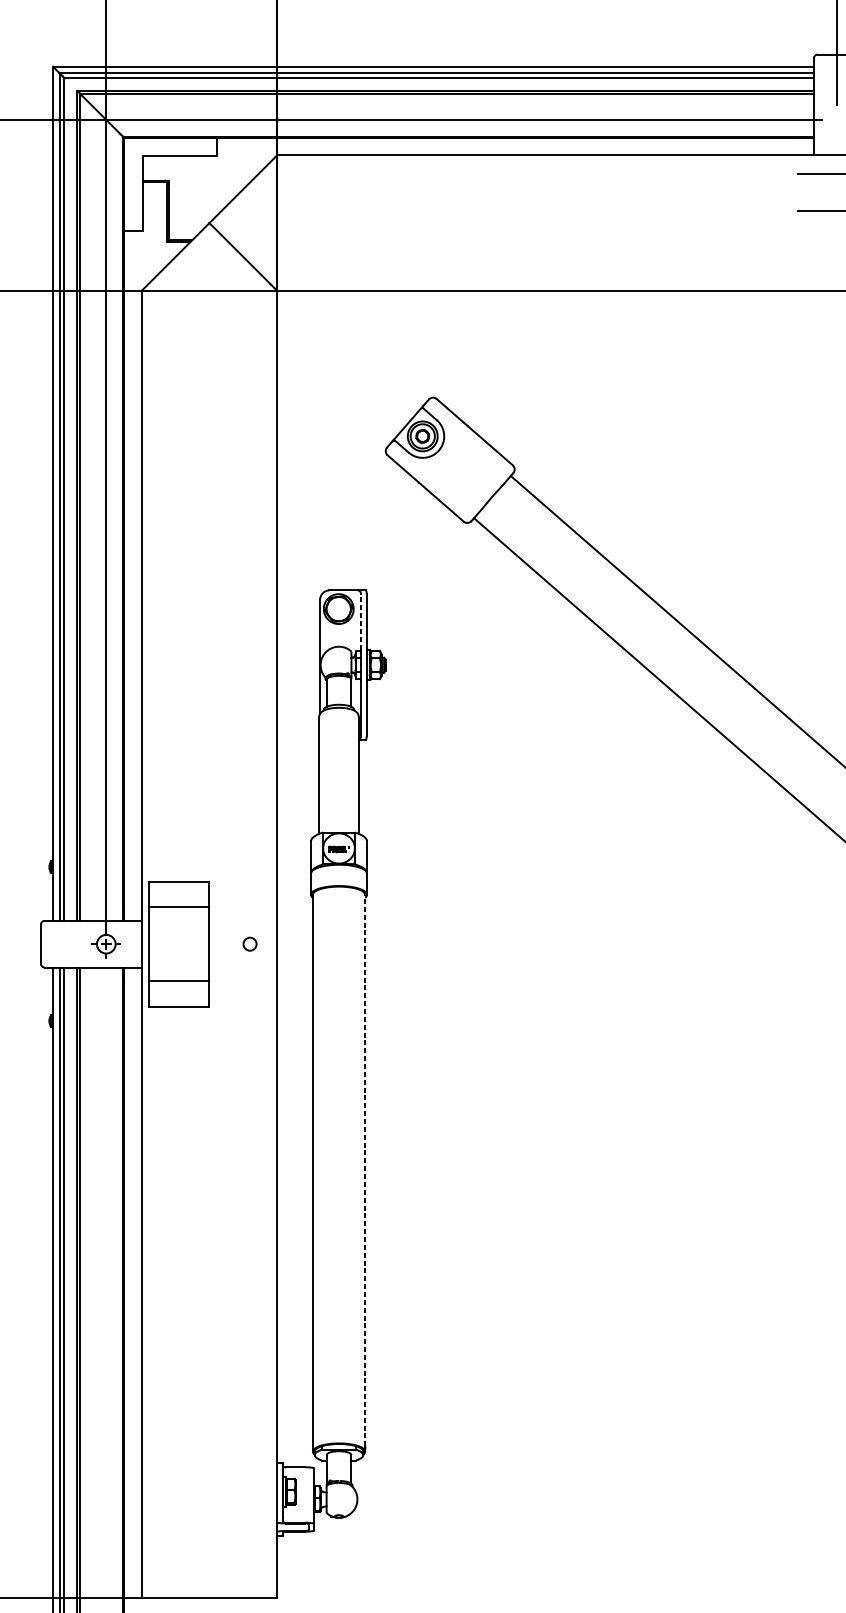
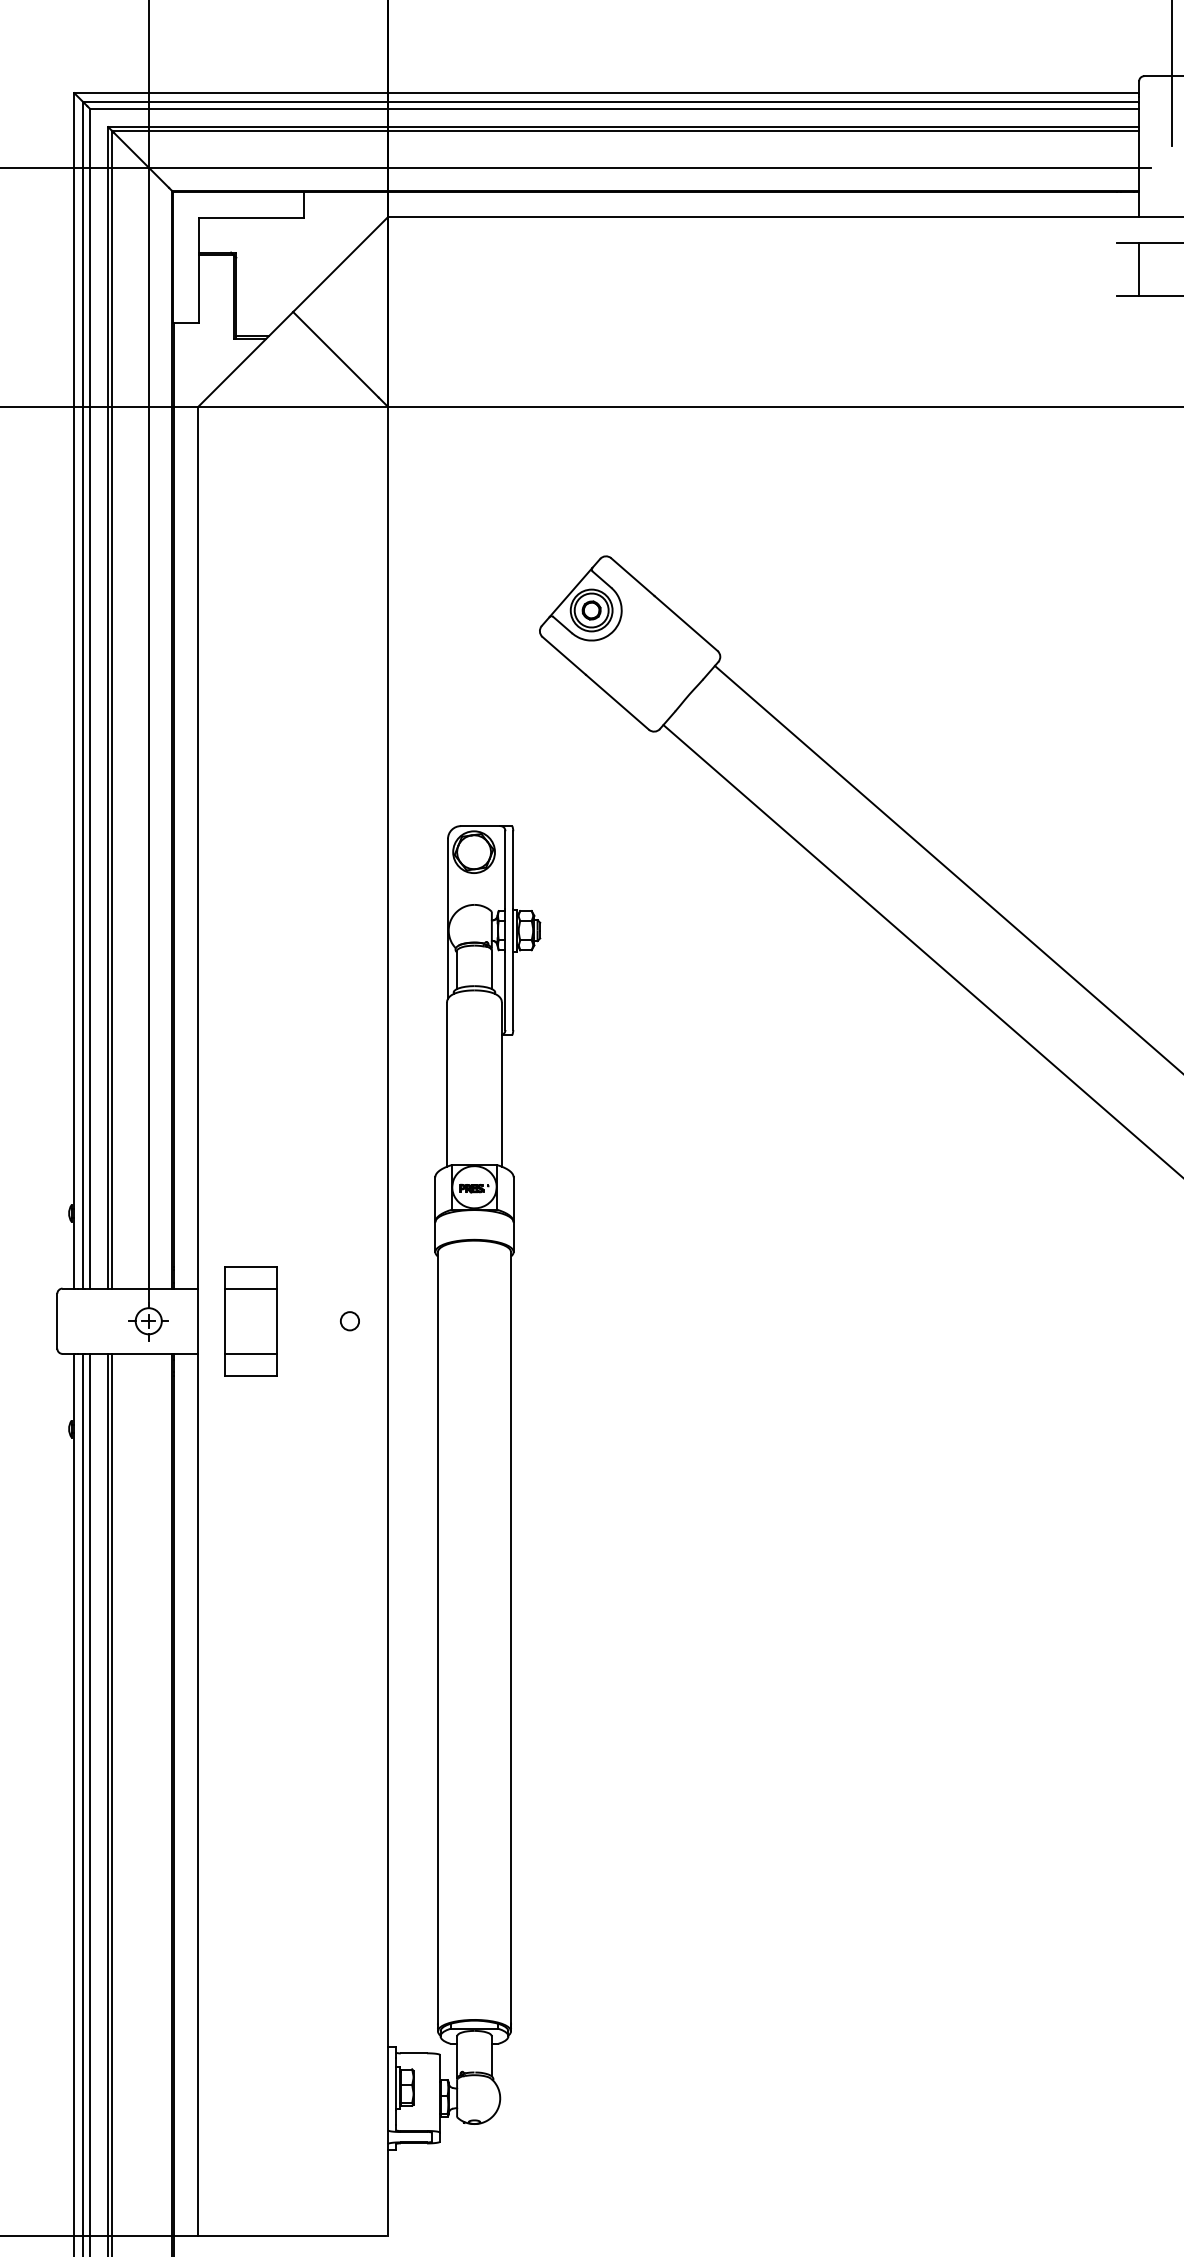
line: (814, 192) -> (1139, 269), added
line: (361, 622) -> (505, 870), dashed -> solid
part: (178, 944) -> (250, 1321), size x0.62
line: (365, 1170) -> (511, 1638), dashed -> solid

